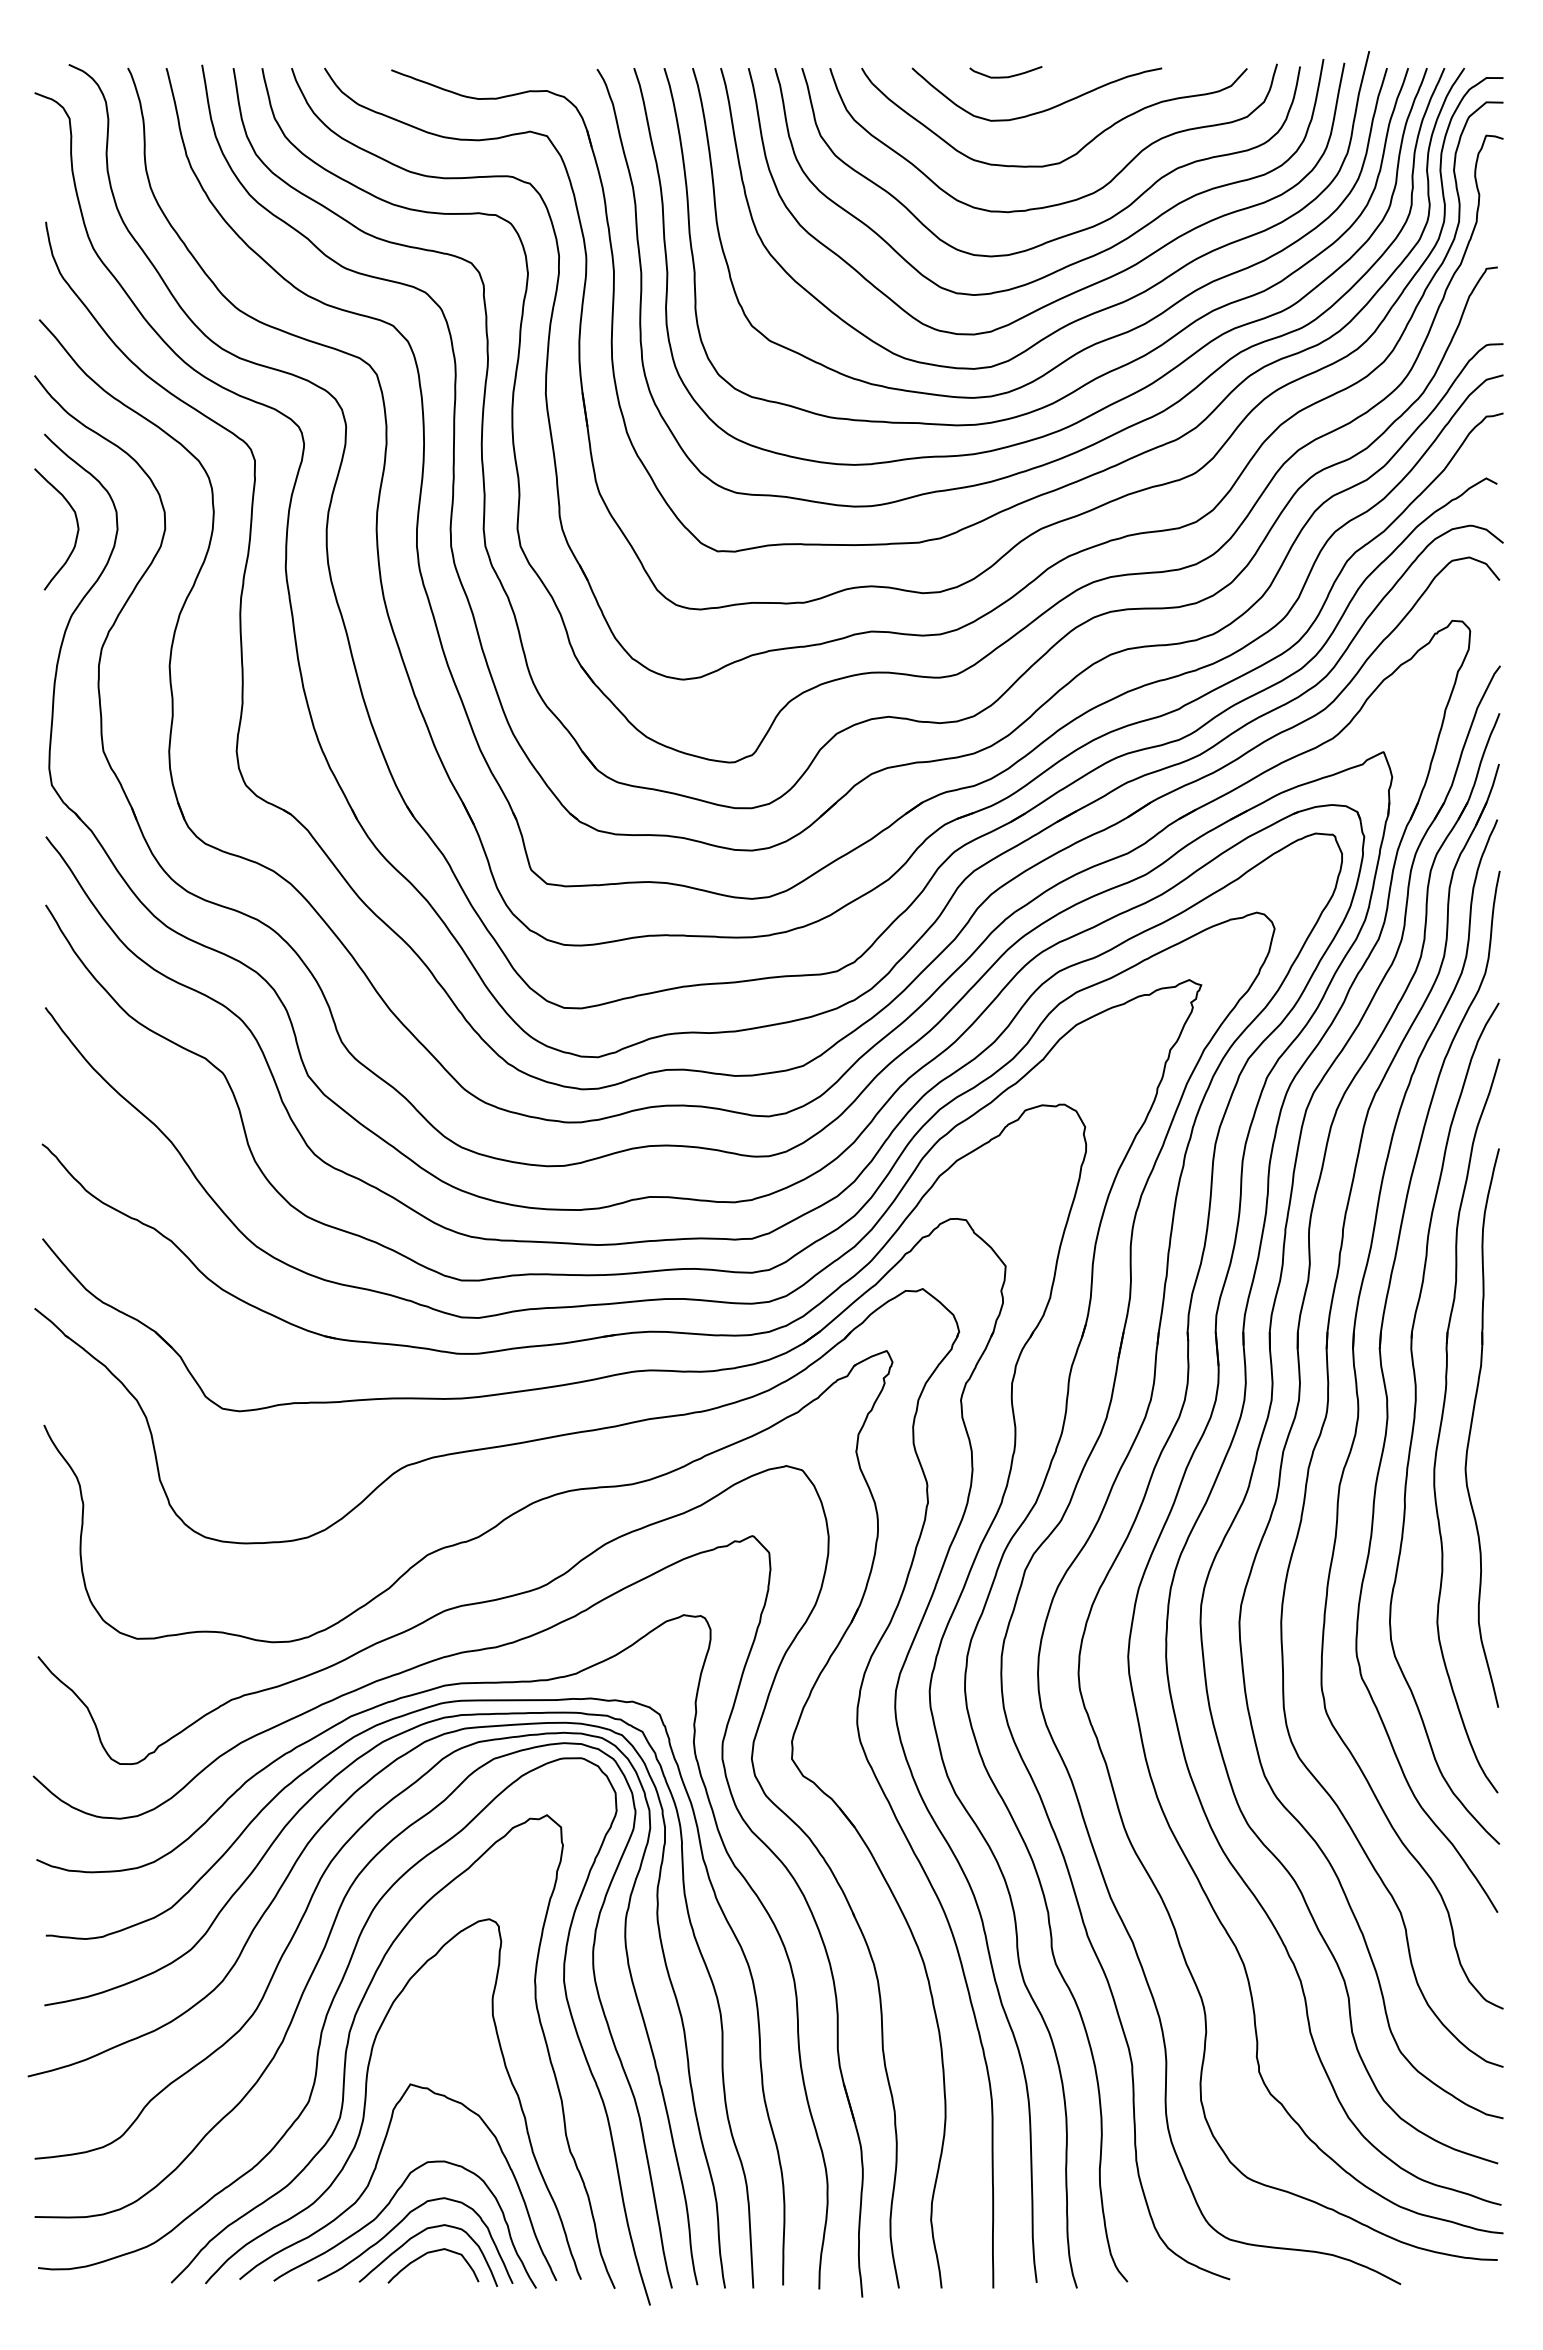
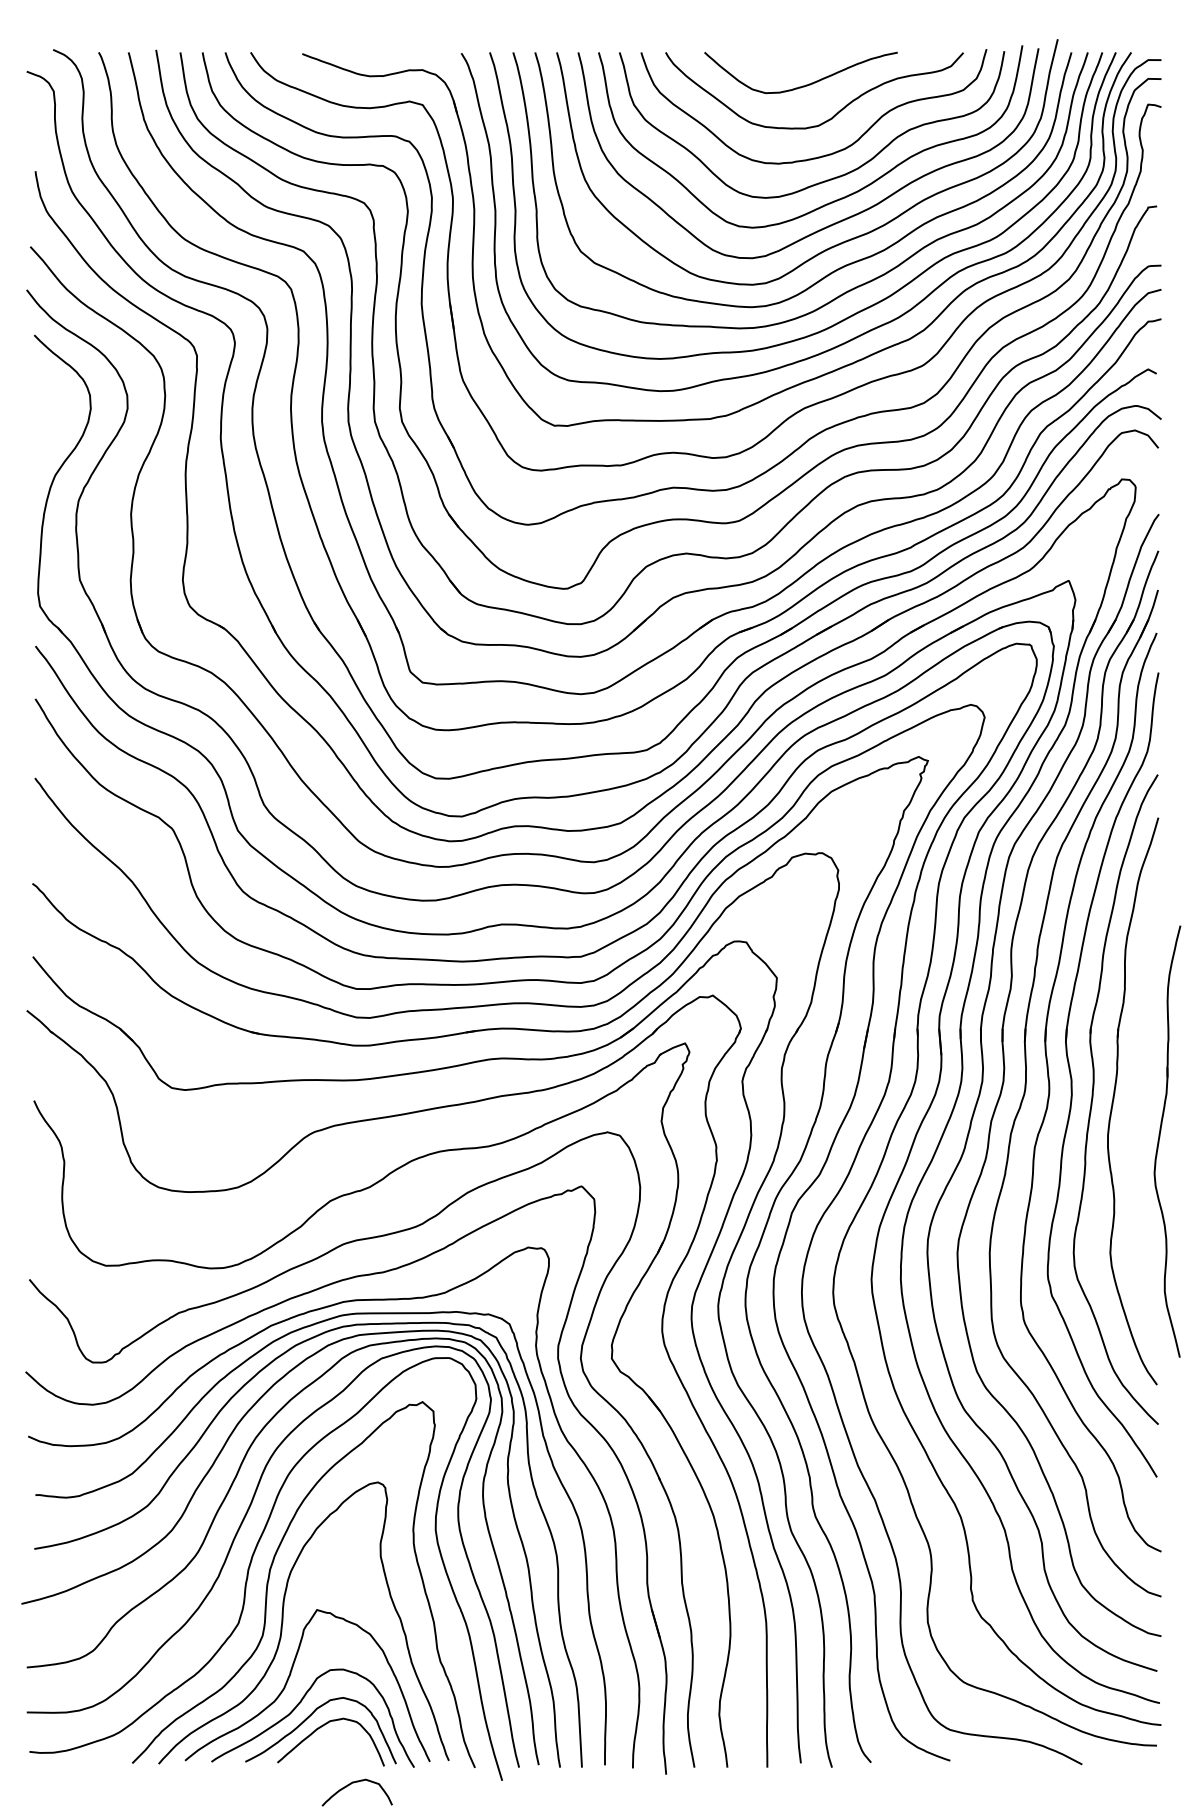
curve: (1005, 76) -> (776, 58), removed
curve: (76, 533) -> (59, 411), removed
part: (1472, 1424) -> (1159, 1138), moved
curve: (429, 2253) -> (354, 1783), moved

